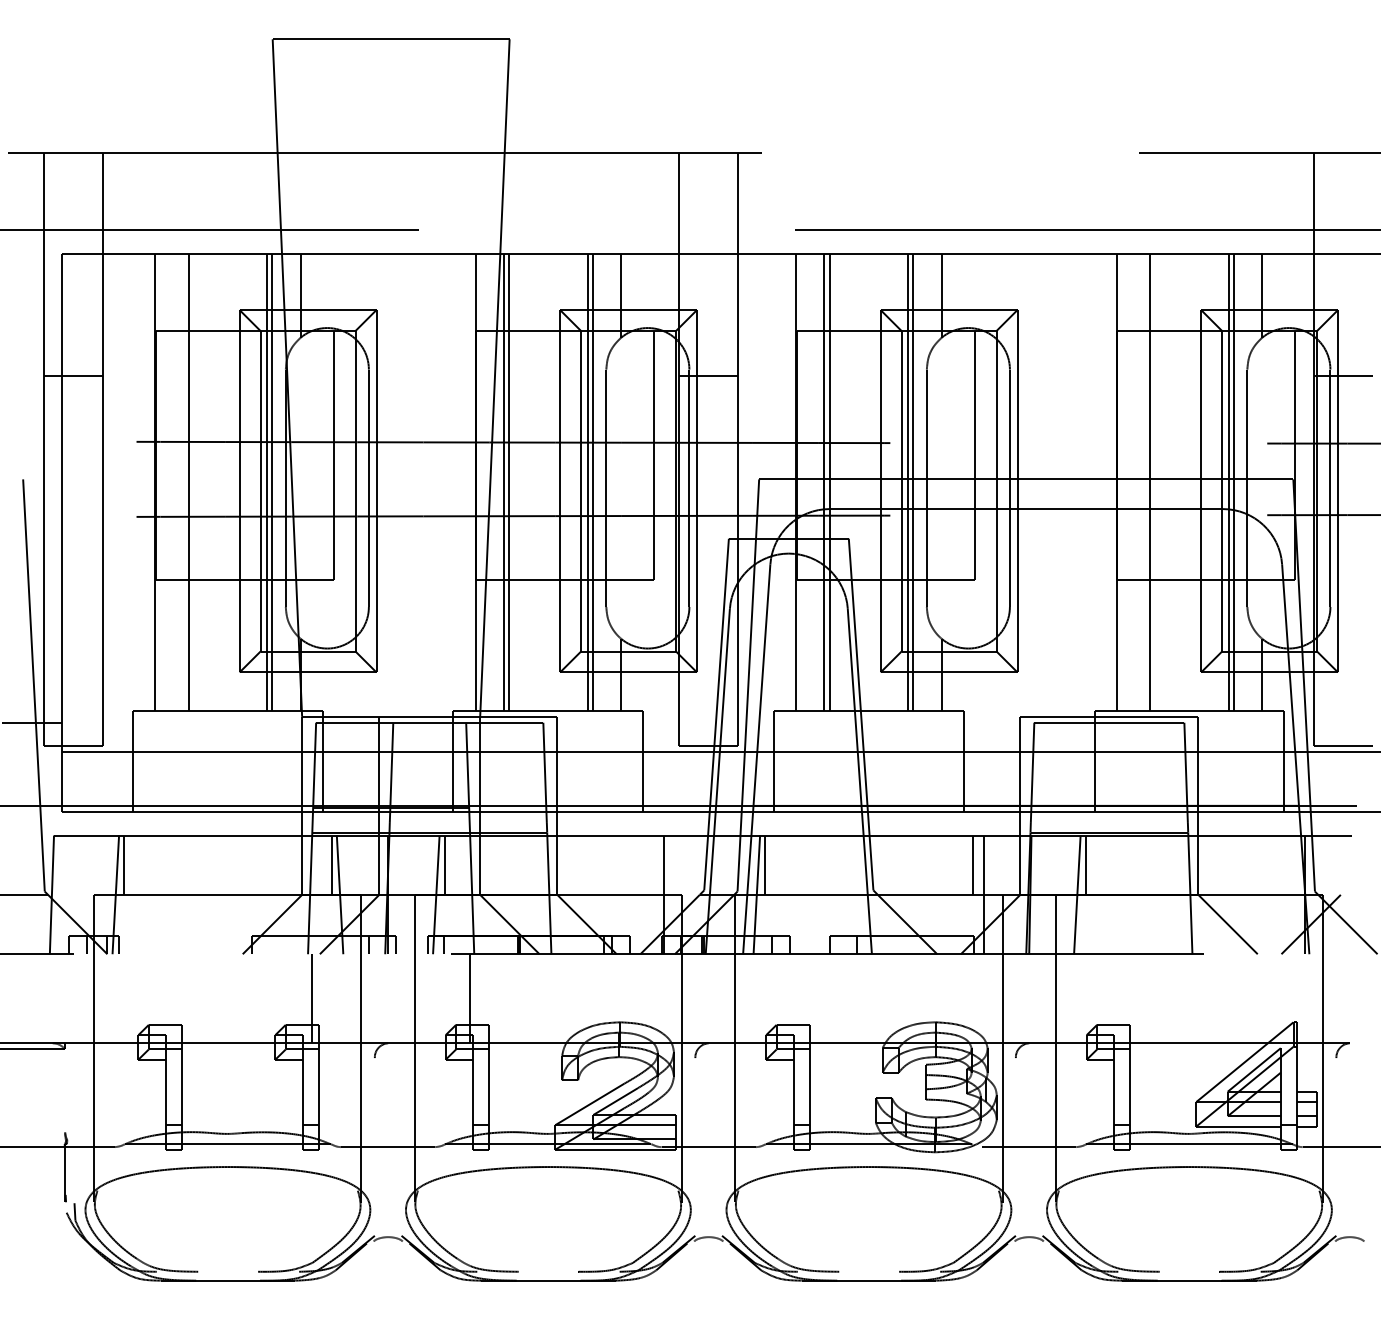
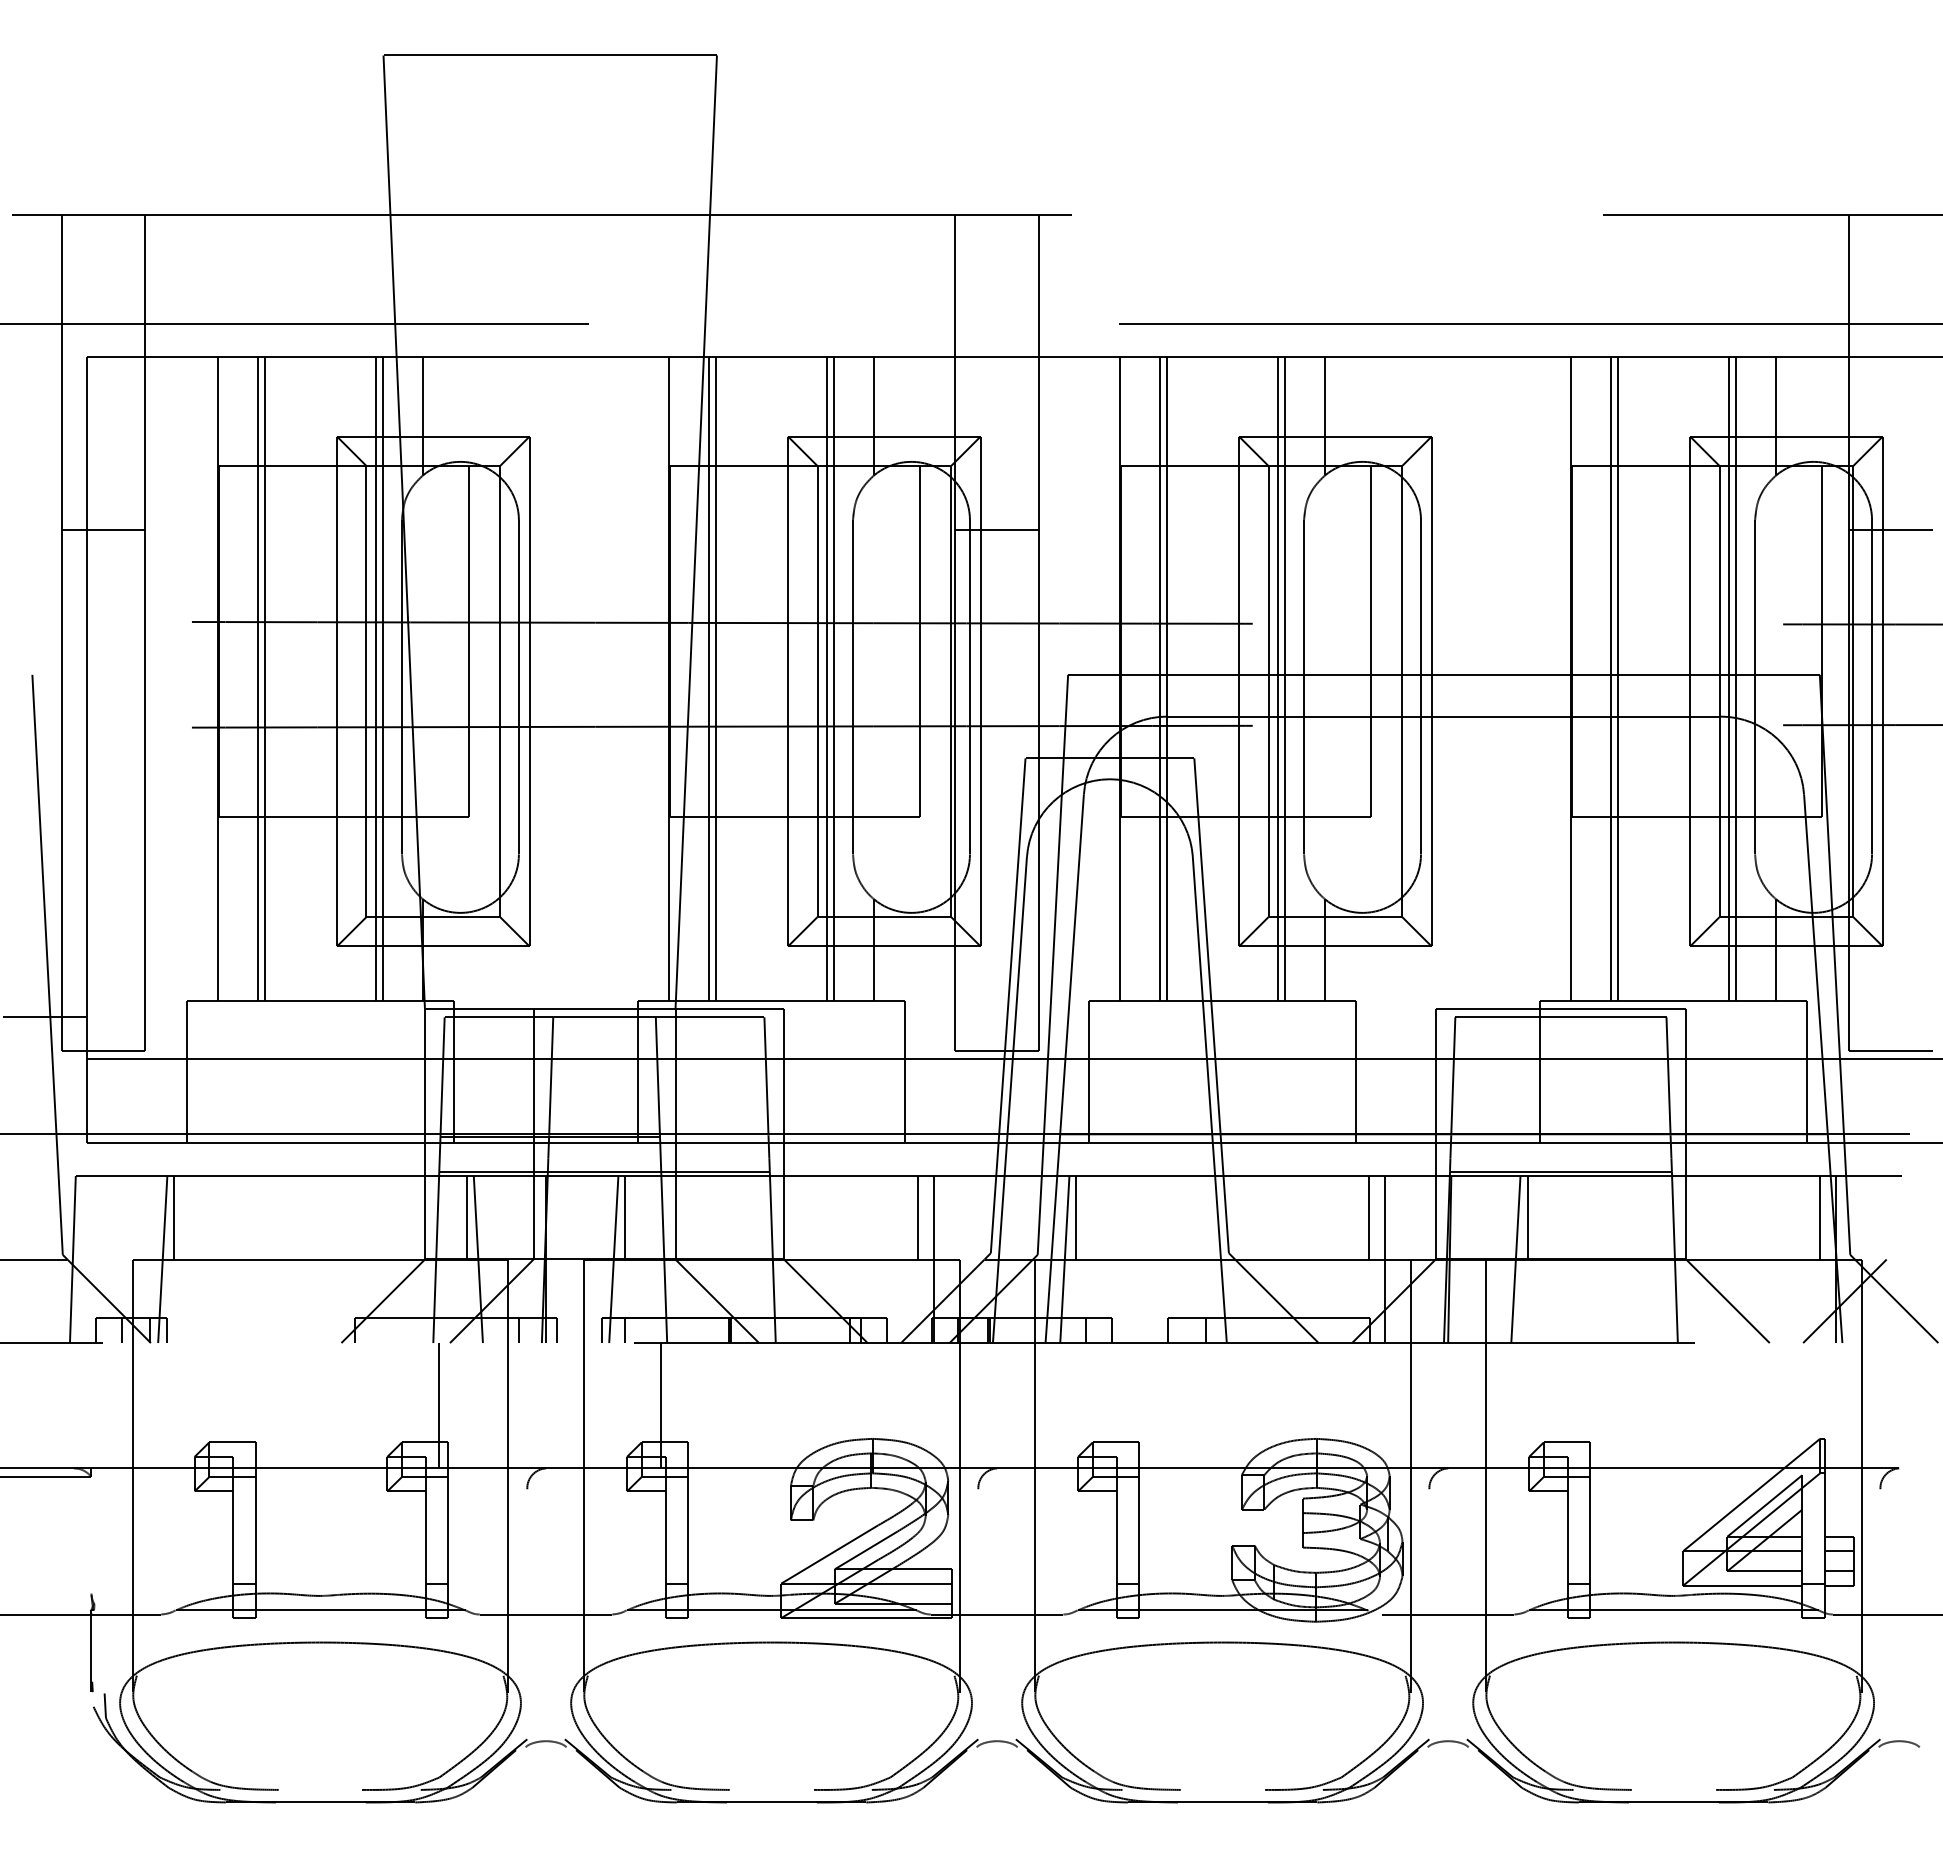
line: (183, 481) -> (257, 678), added
line: (1145, 481) -> (1611, 678), added
line: (652, 865) -> (917, 1217), added
line: (1293, 865) -> (1819, 1217), added

